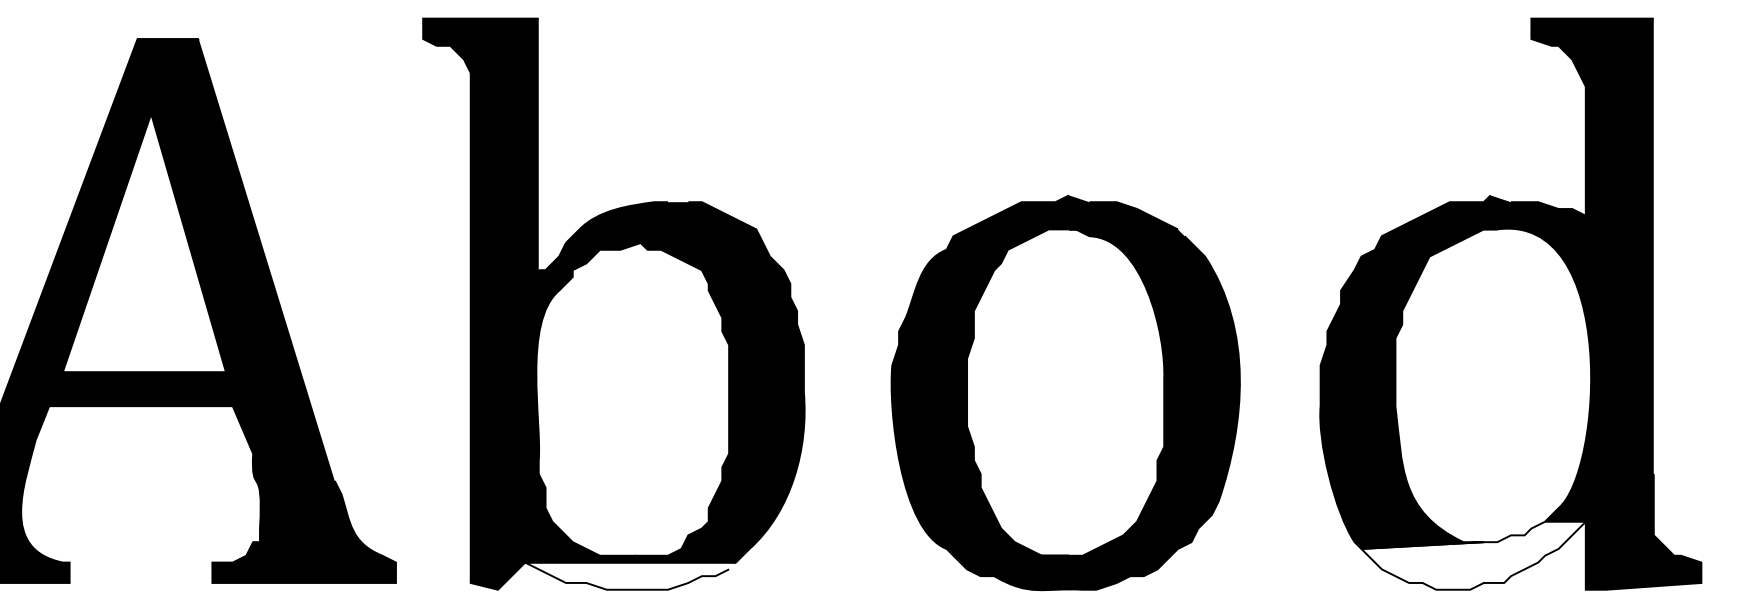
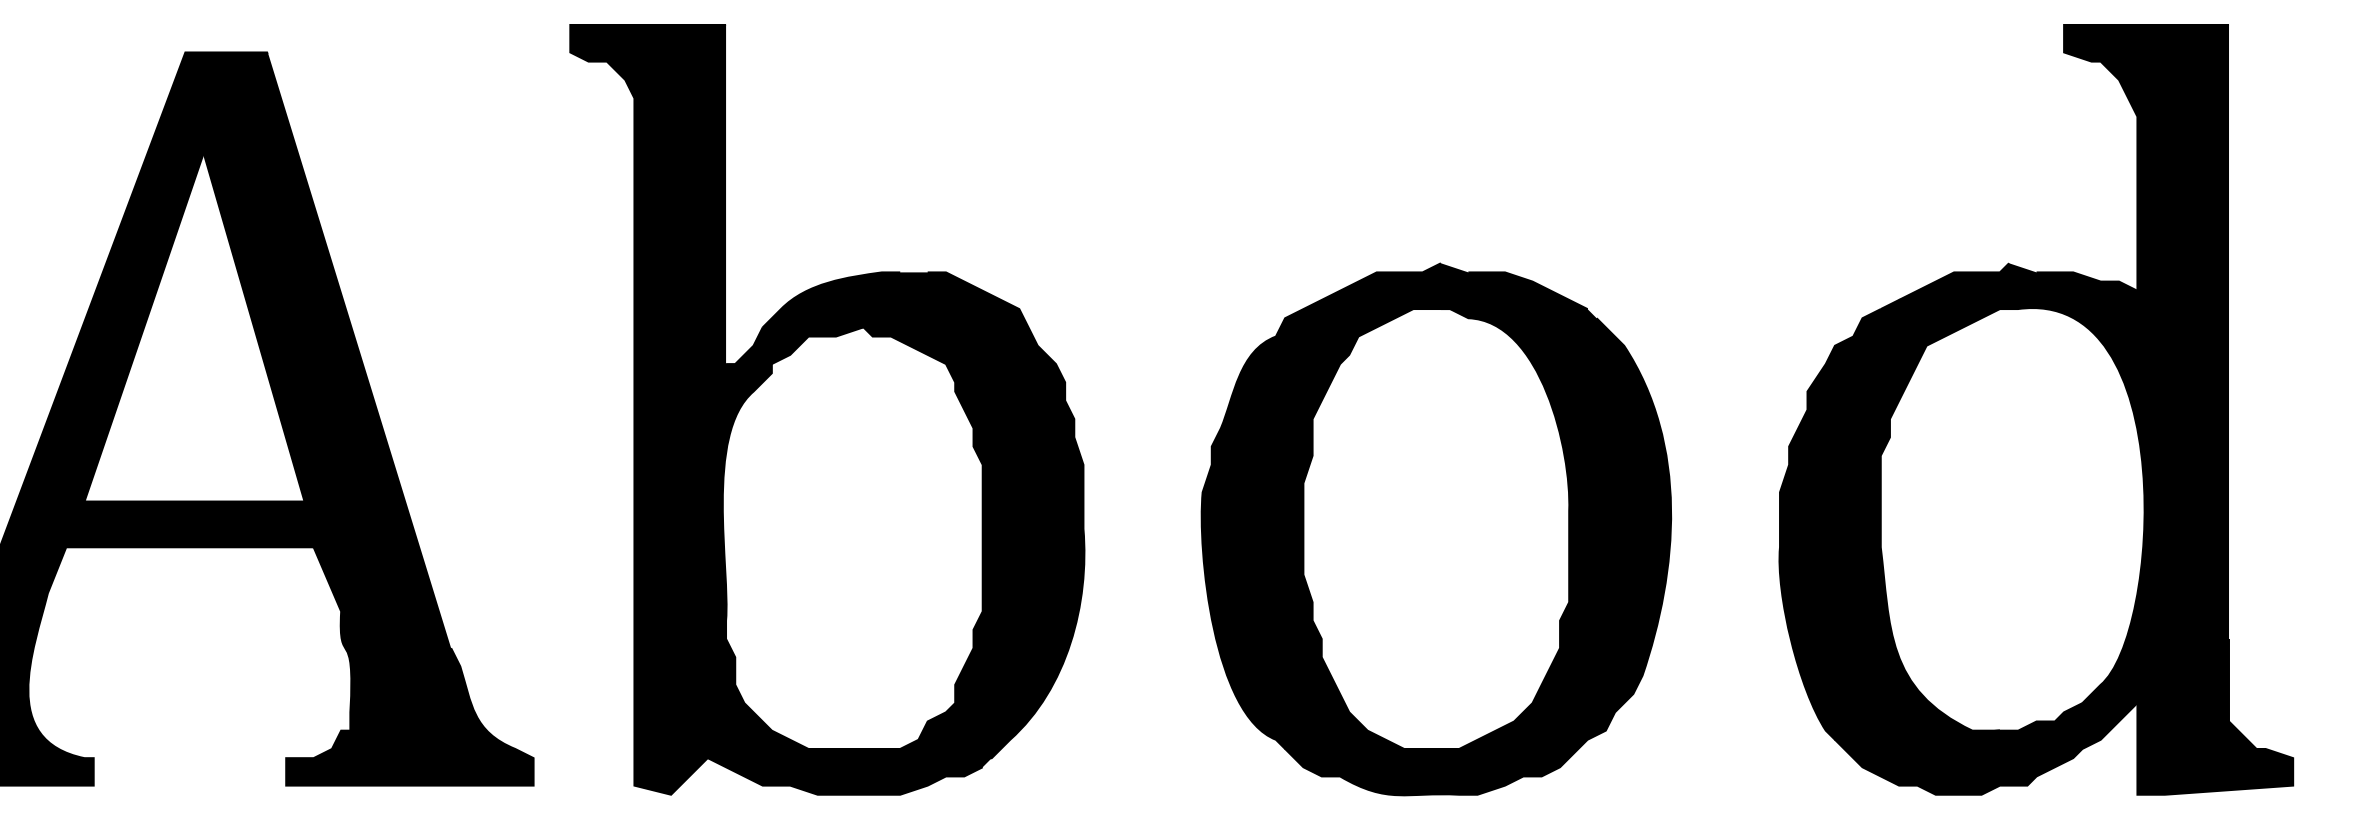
fill: (1473, 555) -> (1986, 748), added
fill: (630, 575) -> (849, 775), added

